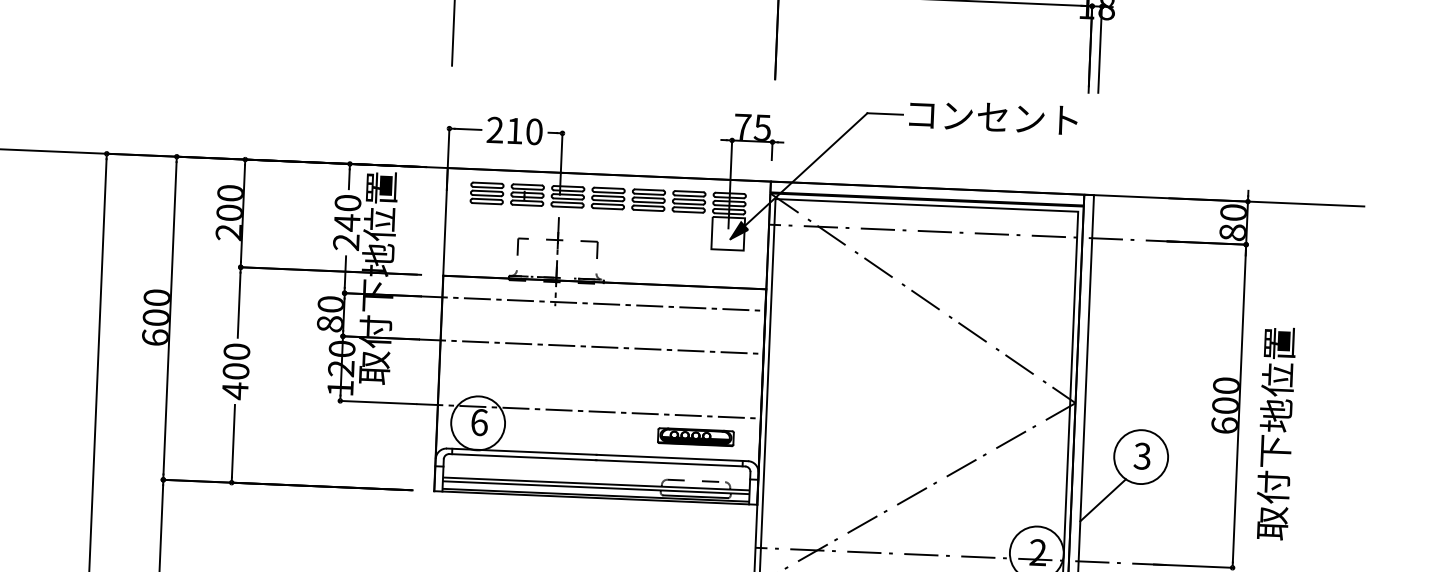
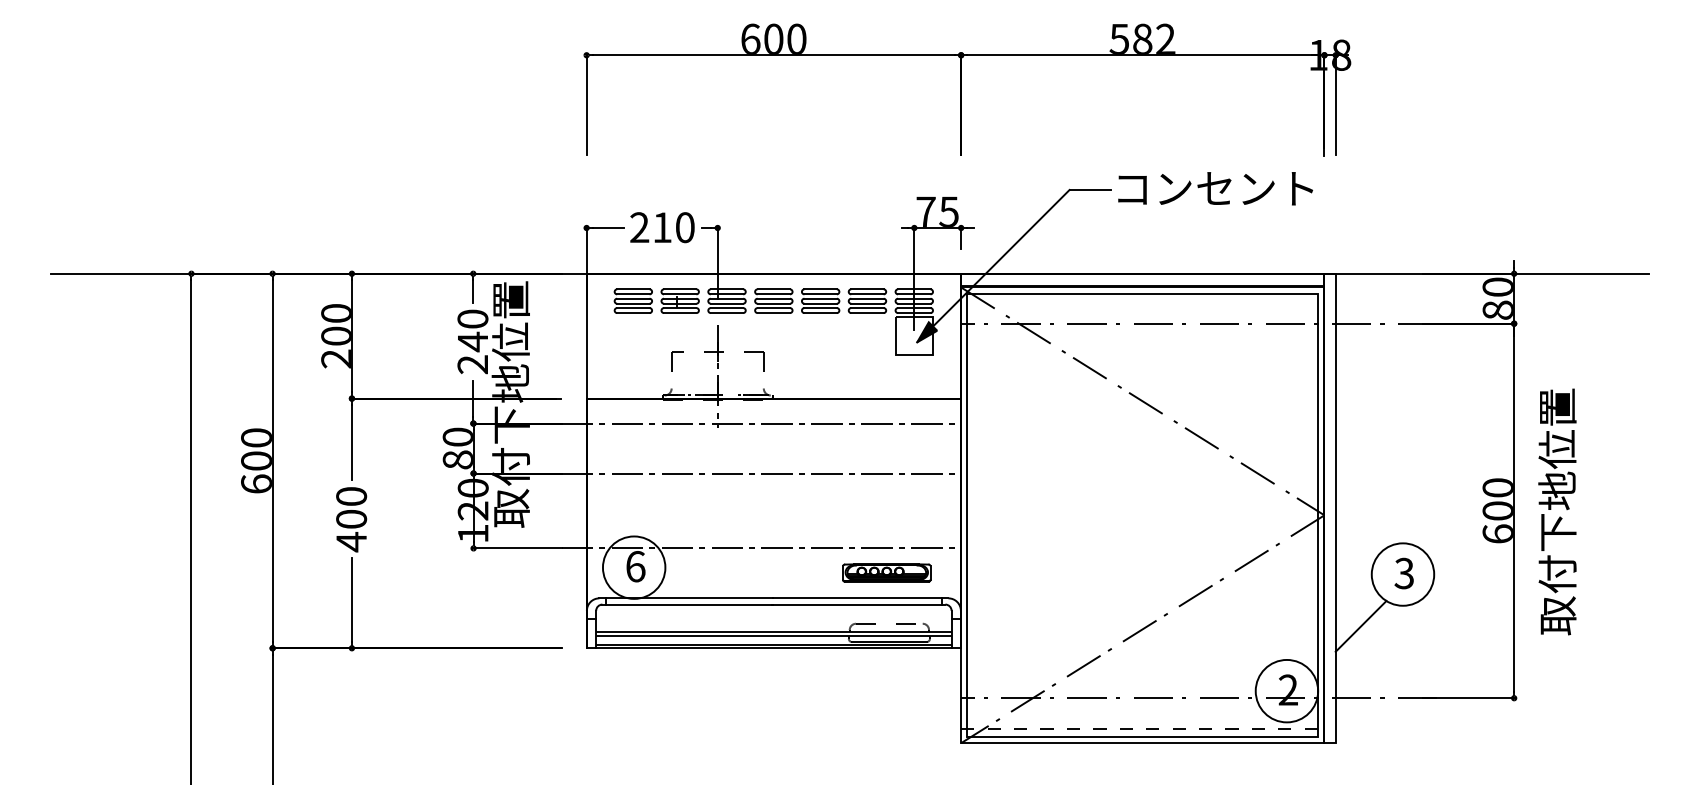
text: (1275, 433) -> (1557, 511), moved

